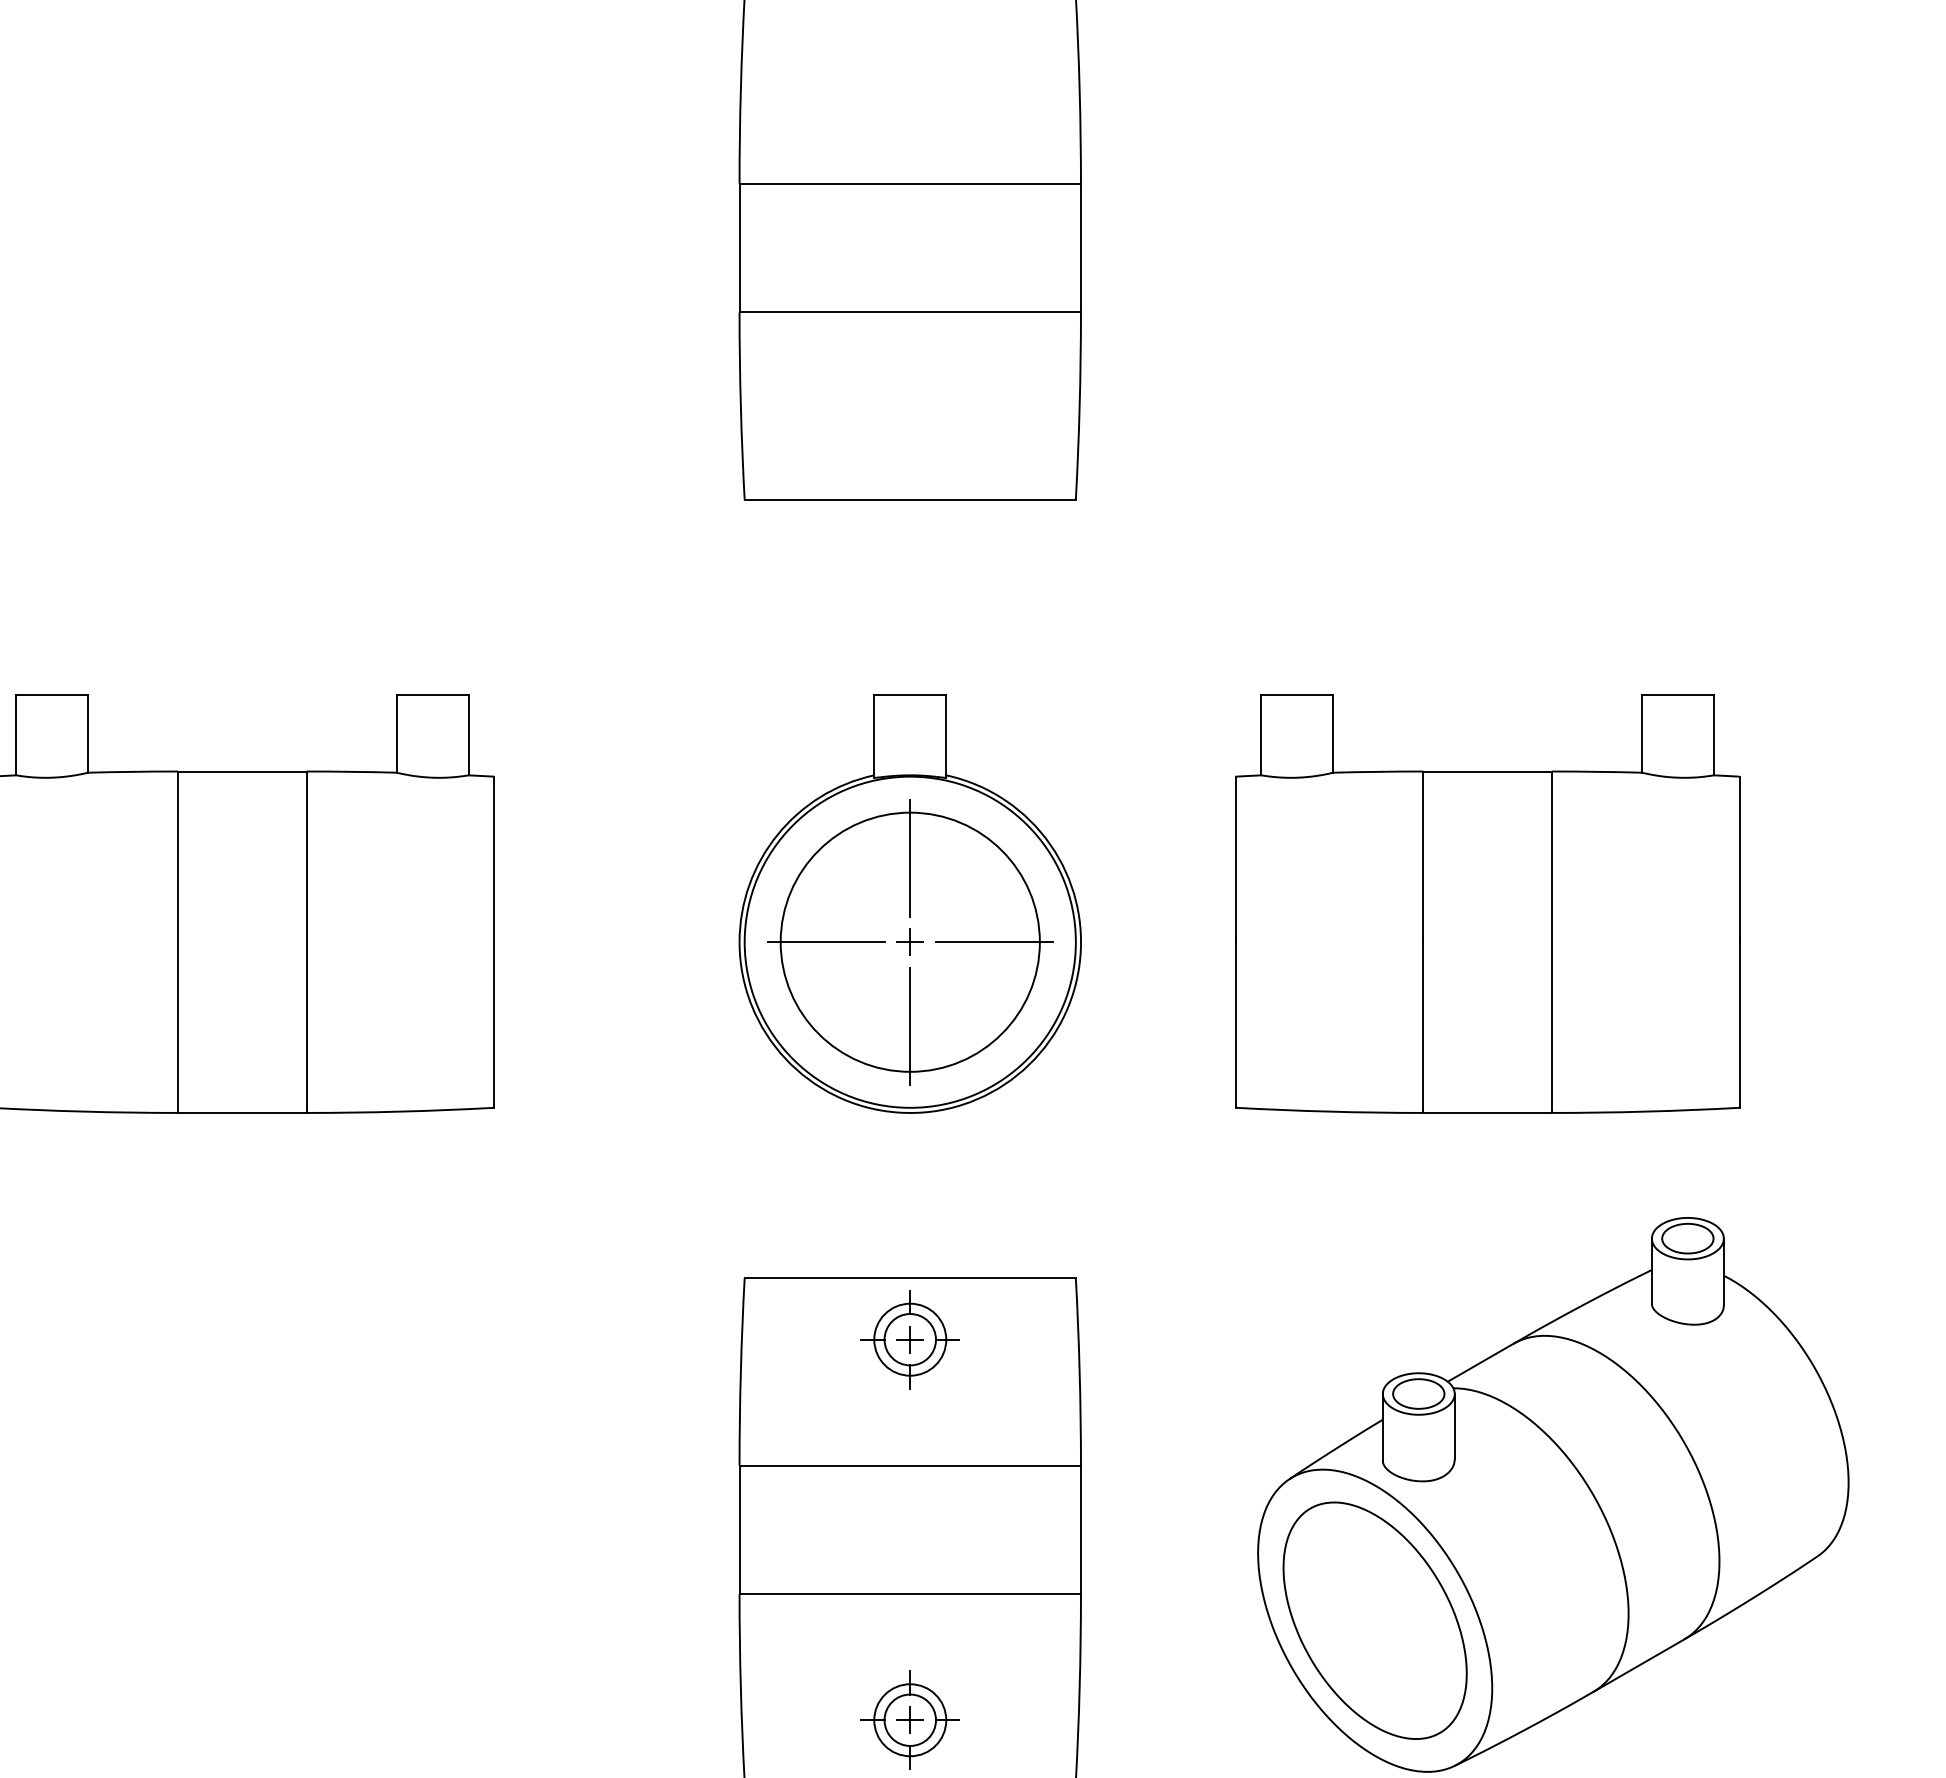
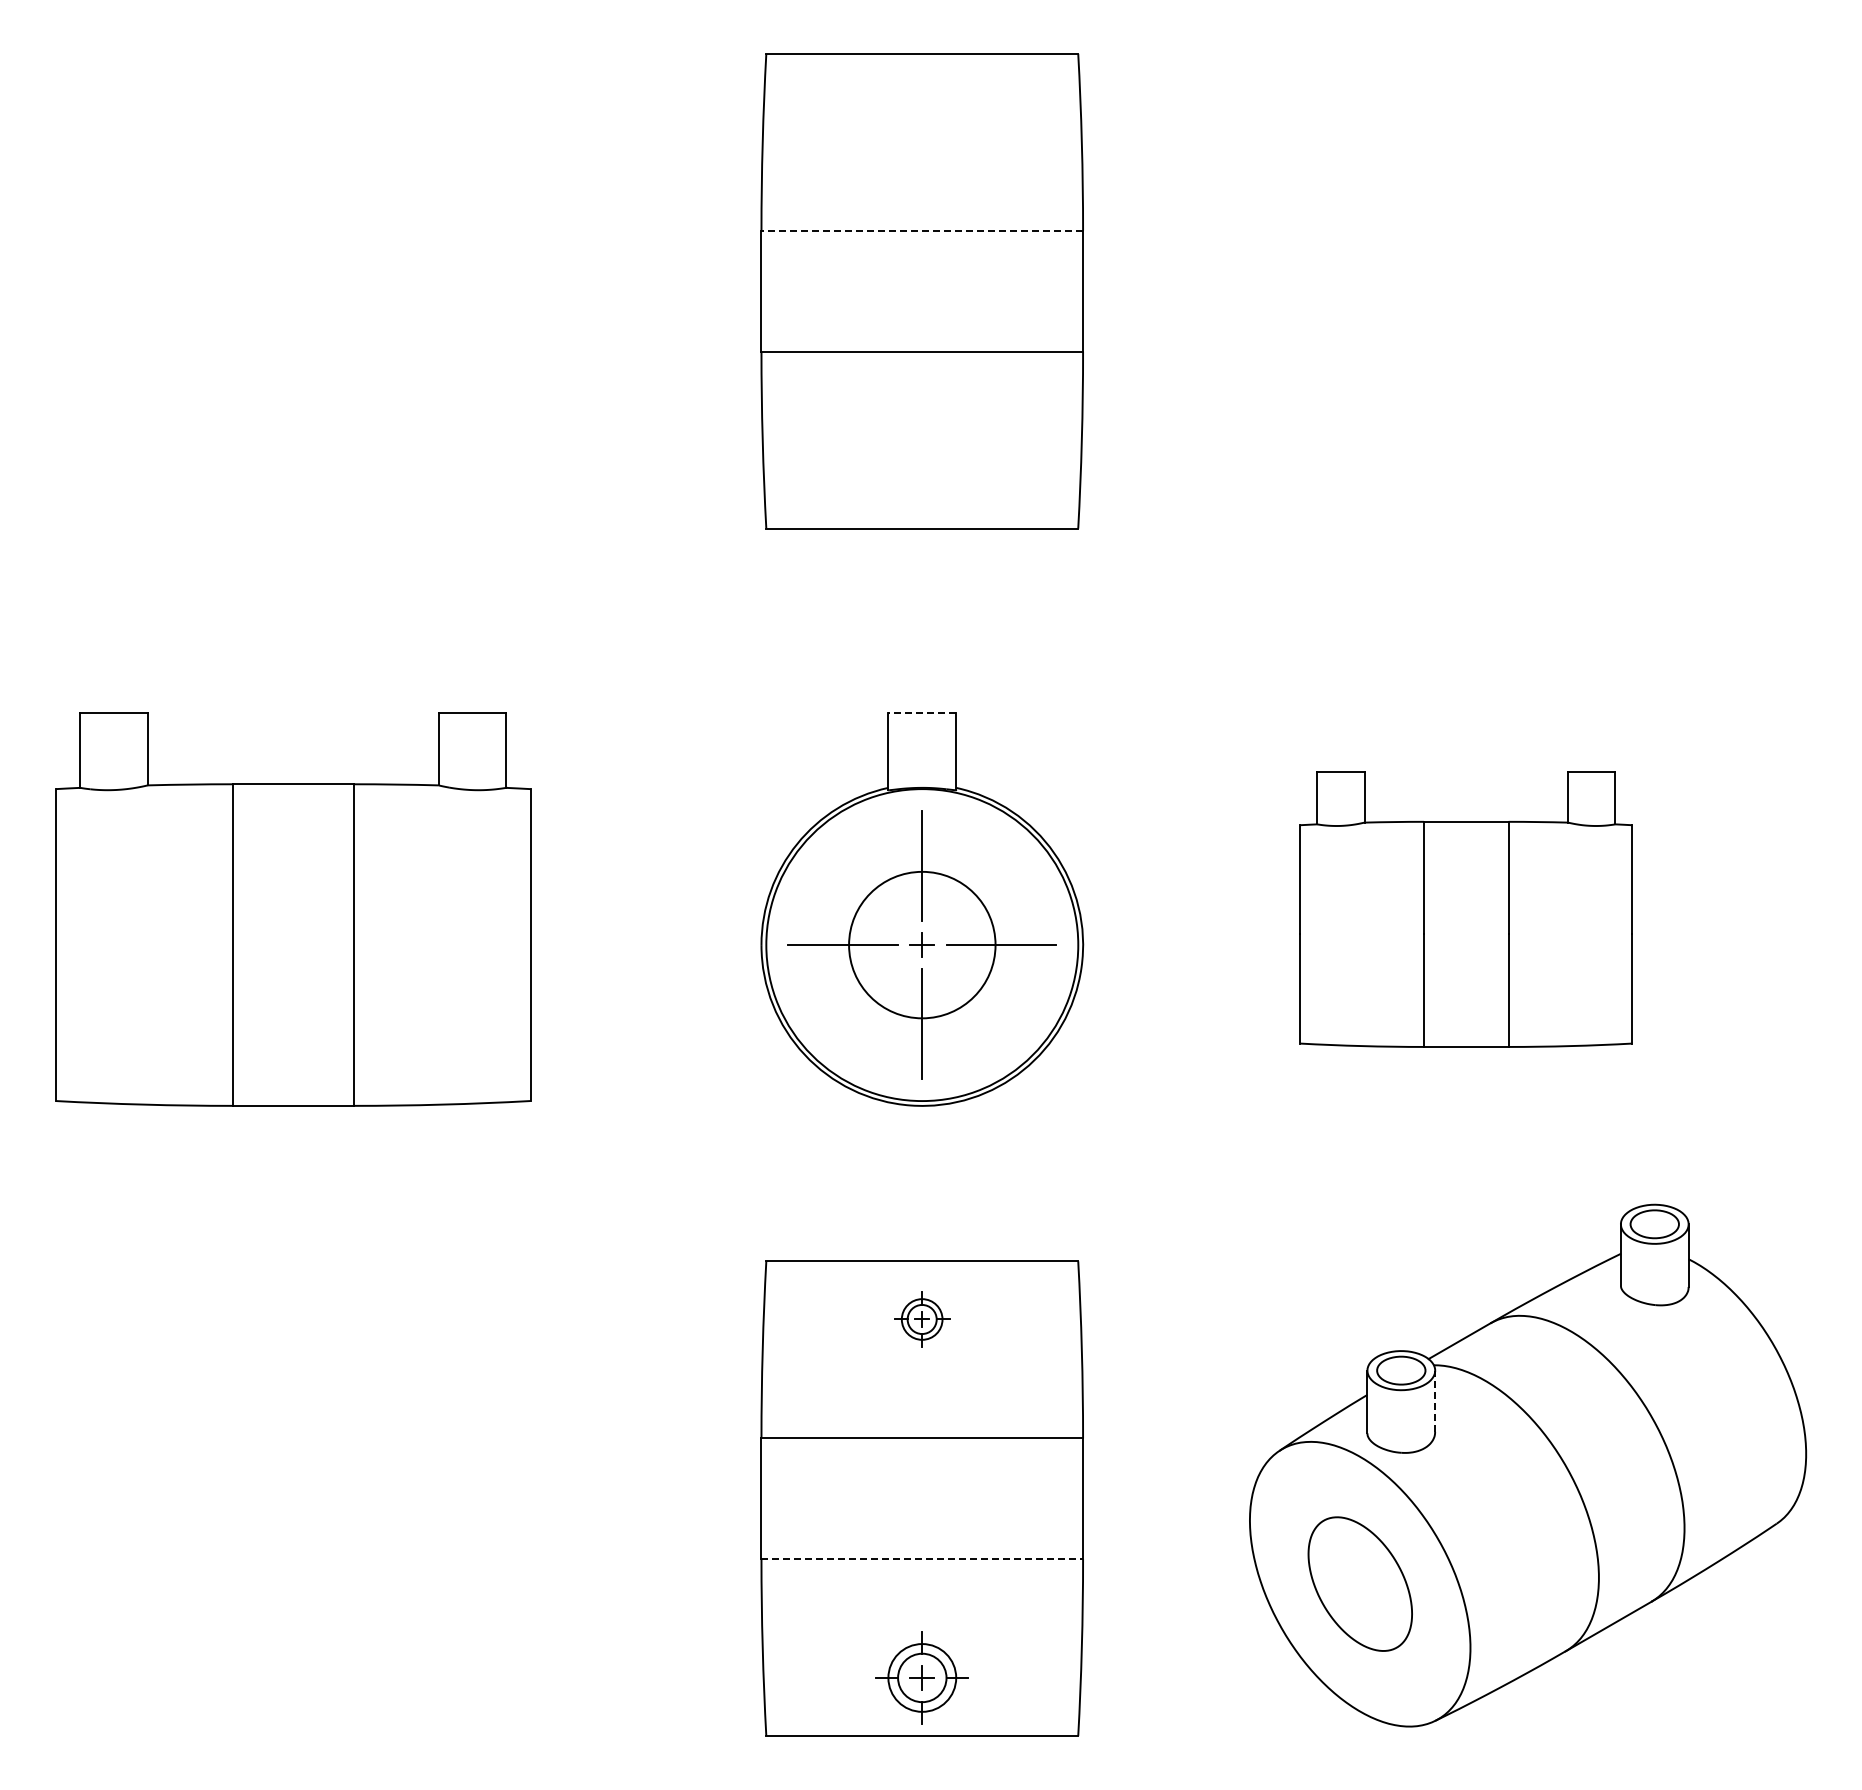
line: (910, 183) -> (922, 230), solid -> dashed
line: (910, 695) -> (922, 712), solid -> dashed
part: (1488, 904) -> (1466, 909), size x0.7
circle: (910, 942) -> (922, 945), size x0.6
part: (909, 1339) -> (921, 1319), size x0.6
line: (1455, 1426) -> (1435, 1401), solid -> dashed
line: (910, 1594) -> (922, 1559), solid -> dashed
part: (1375, 1619) -> (1360, 1583), size x0.6

